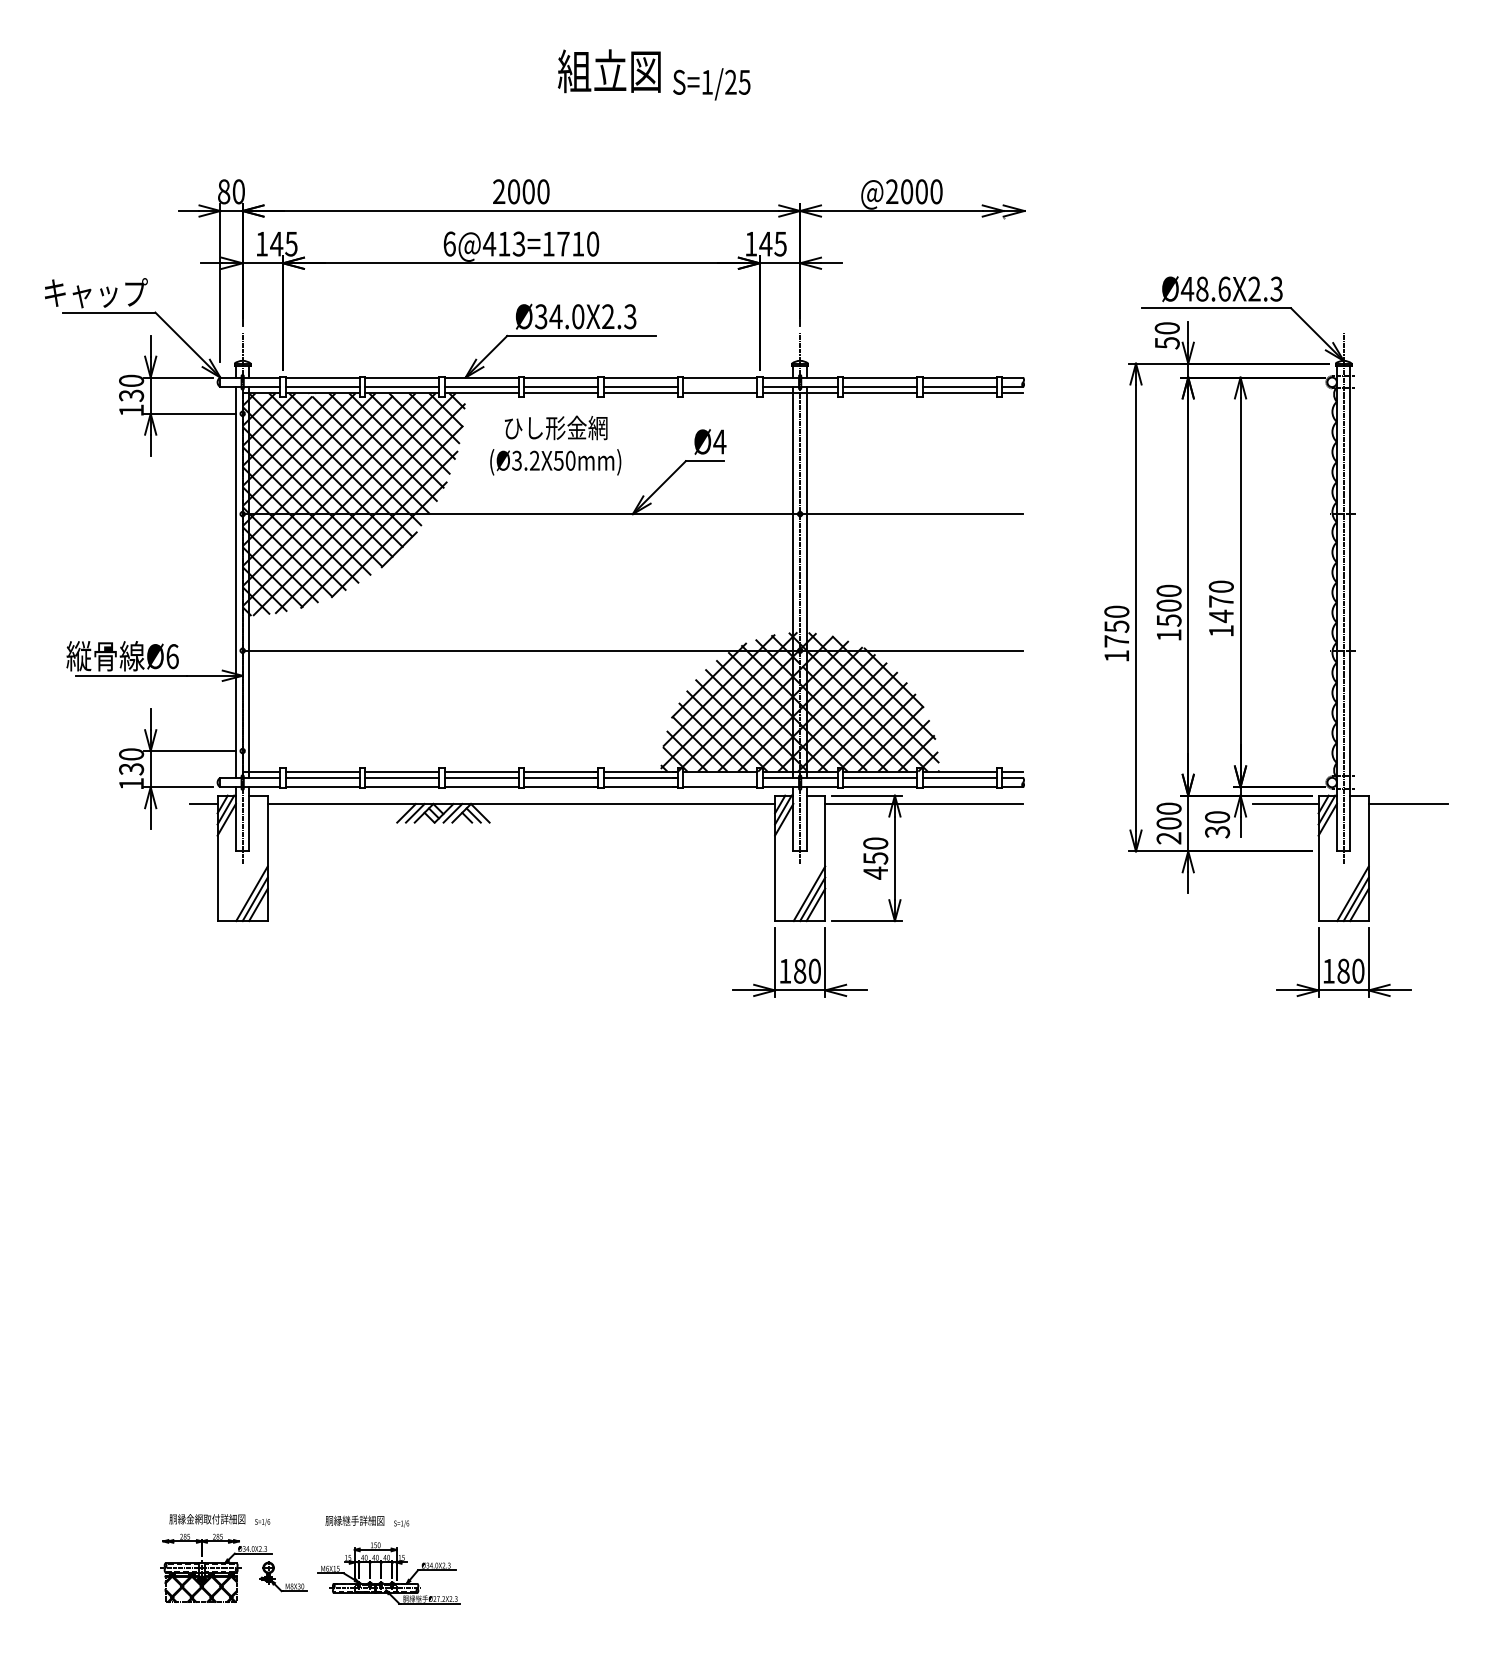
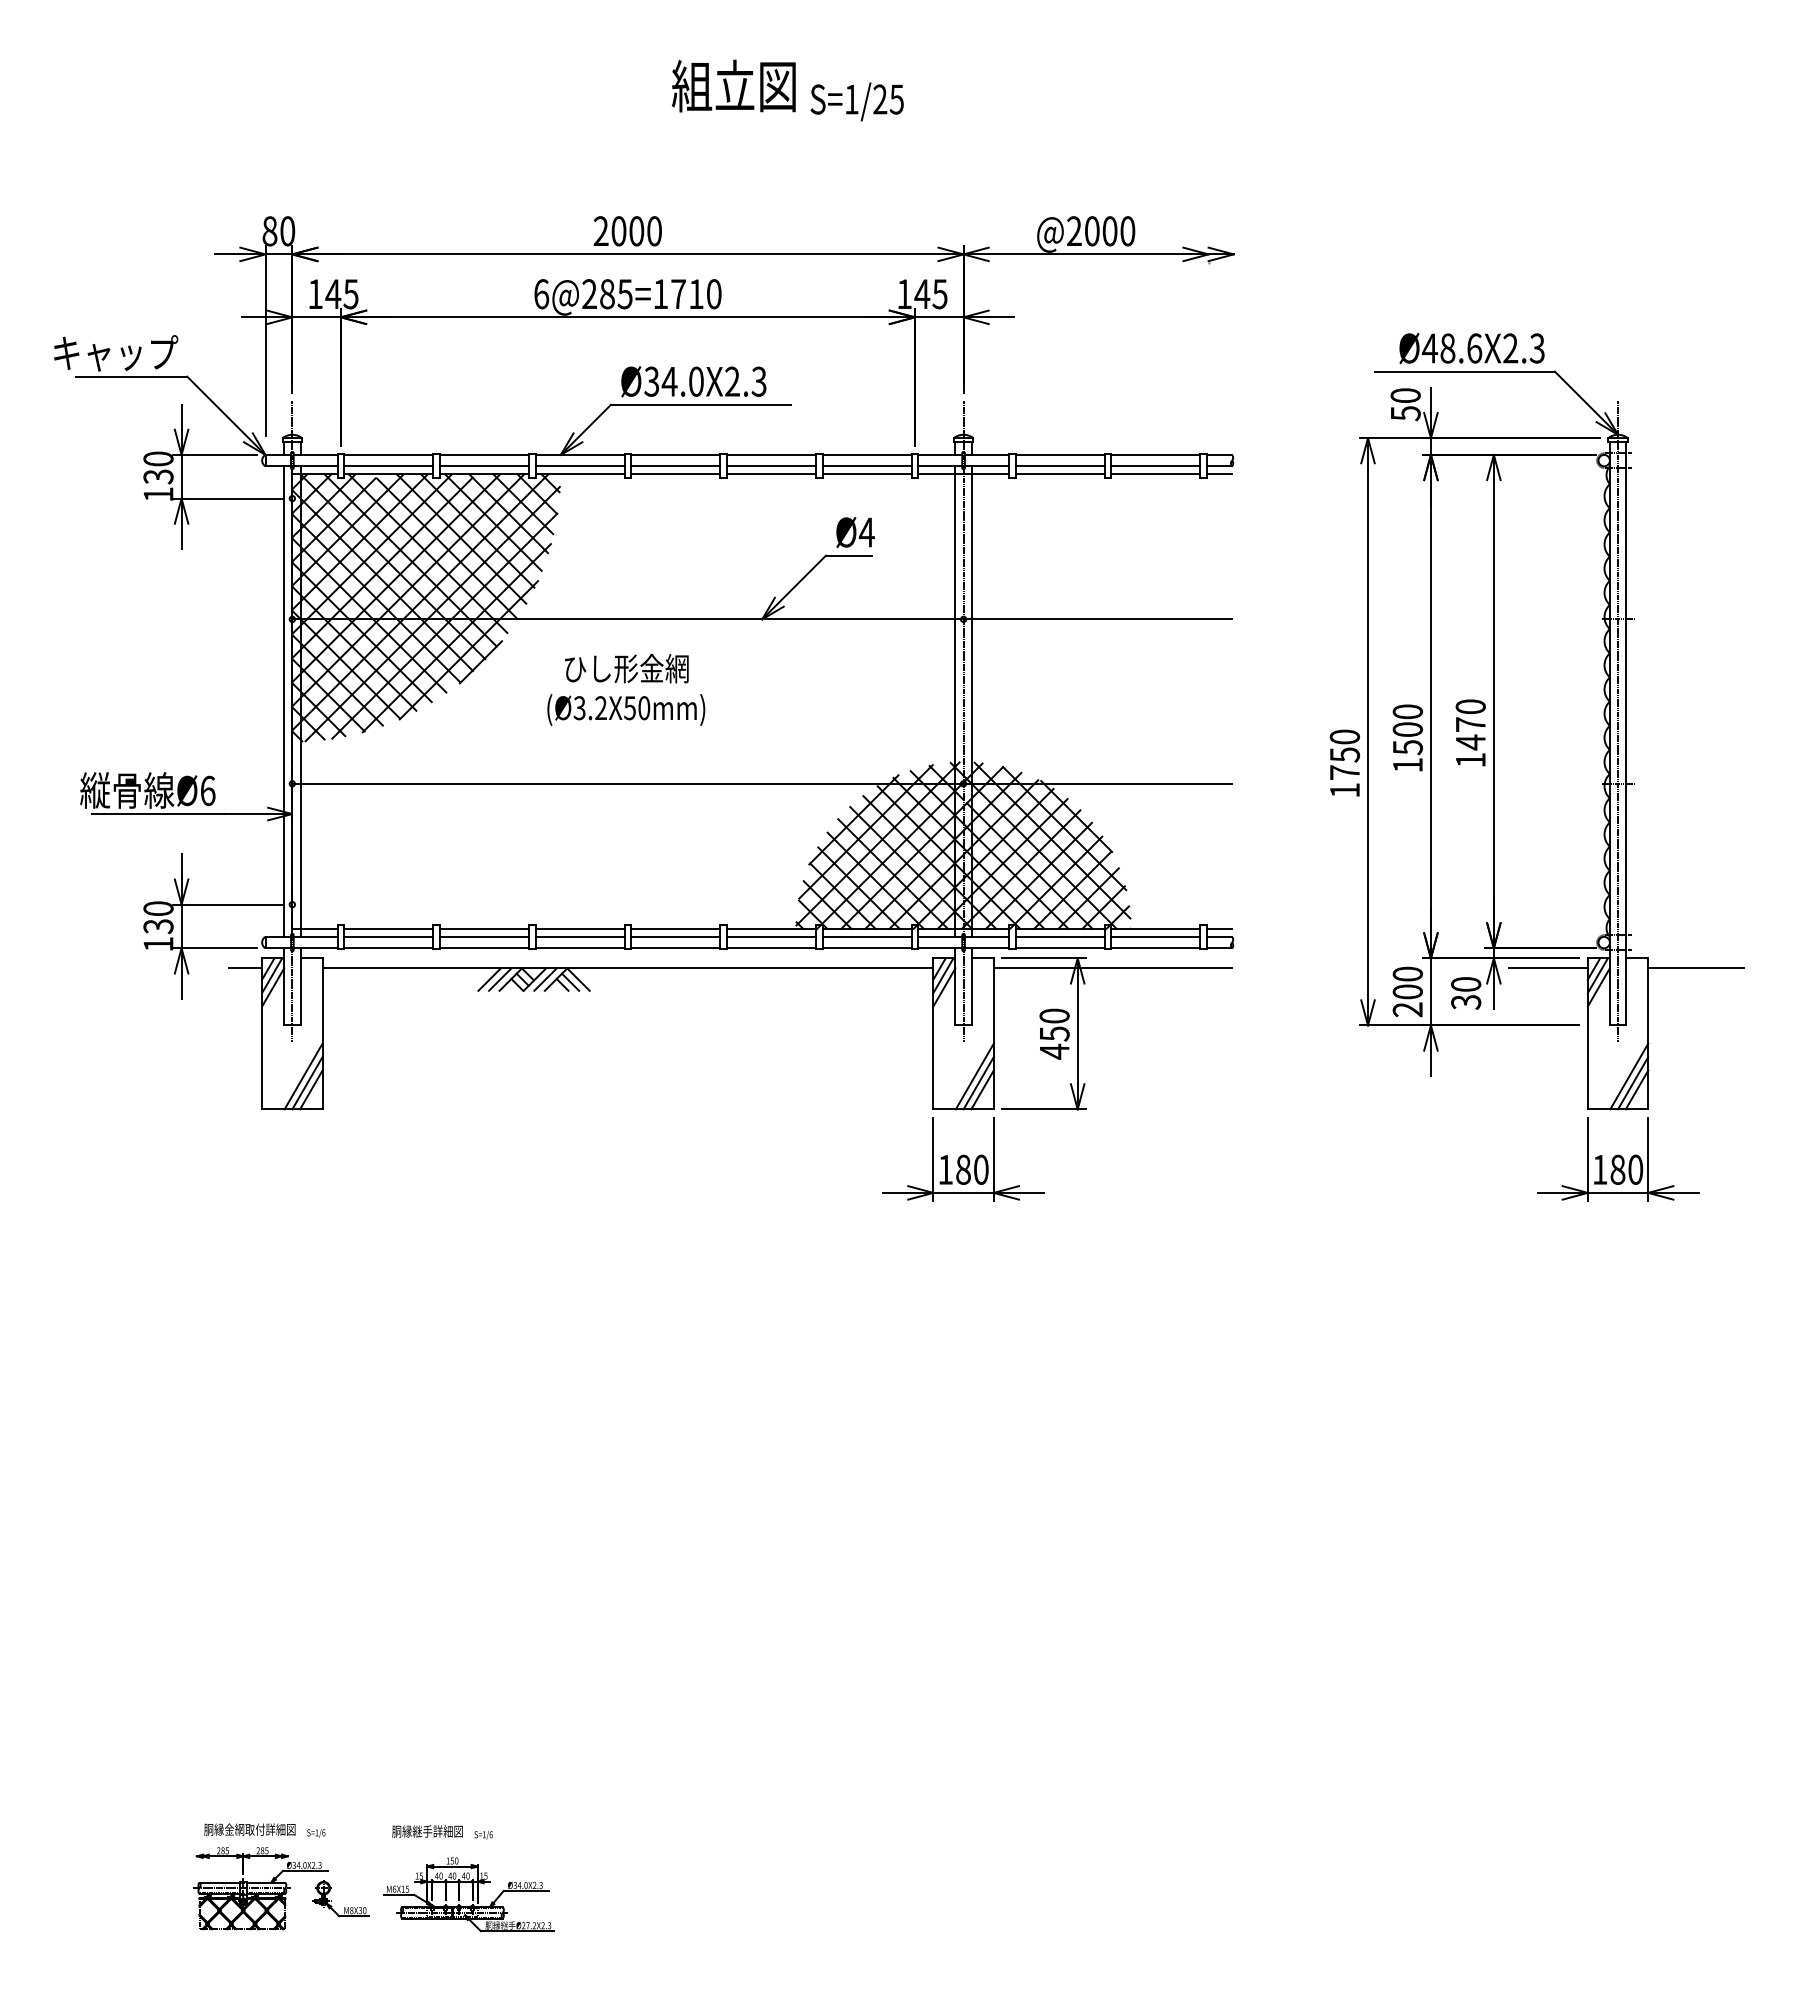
text: (503, 244) -> (606, 294), 6@413=1710 -> 6@285=1710
line: (719, 387) -> (866, 466), added
text: (555, 445) -> (626, 689), moved
line: (719, 777) -> (866, 936), added

